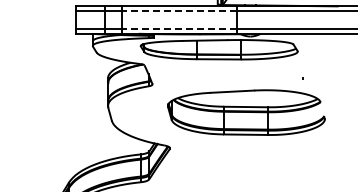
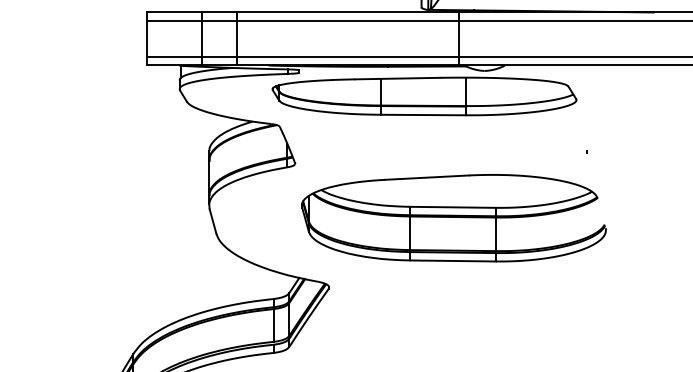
line: (179, 10) -> (347, 20), dashed -> solid
line: (179, 29) -> (347, 57), dashed -> solid
part: (246, 112) -> (453, 217), moved

